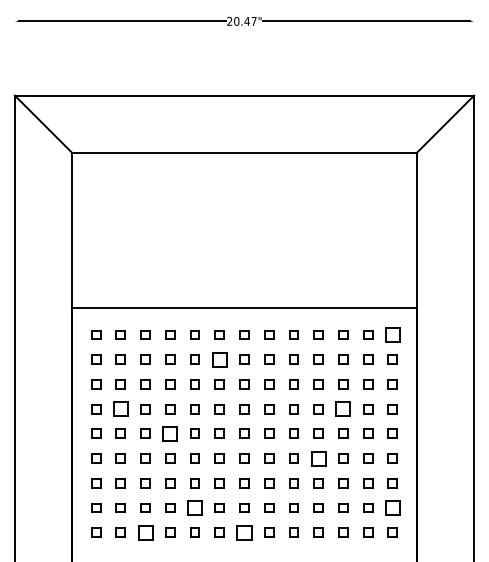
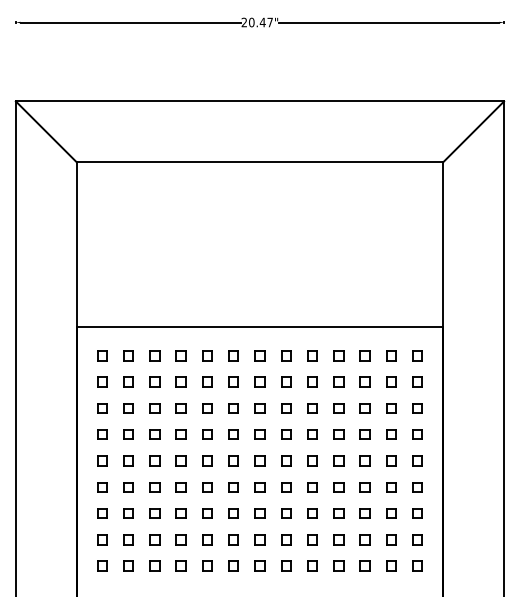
part: (392, 334) -> (417, 355), size x0.62
part: (219, 359) -> (233, 381), size x0.62
part: (120, 409) -> (128, 435), size x0.62
part: (343, 409) -> (365, 435), size x0.62
part: (170, 433) -> (181, 460), size x0.62
part: (318, 458) -> (338, 487), size x0.62
part: (194, 507) -> (206, 539), size x0.62
part: (392, 507) -> (417, 539), size x0.62
part: (145, 532) -> (154, 565), size x0.62
part: (244, 532) -> (260, 565), size x0.62

